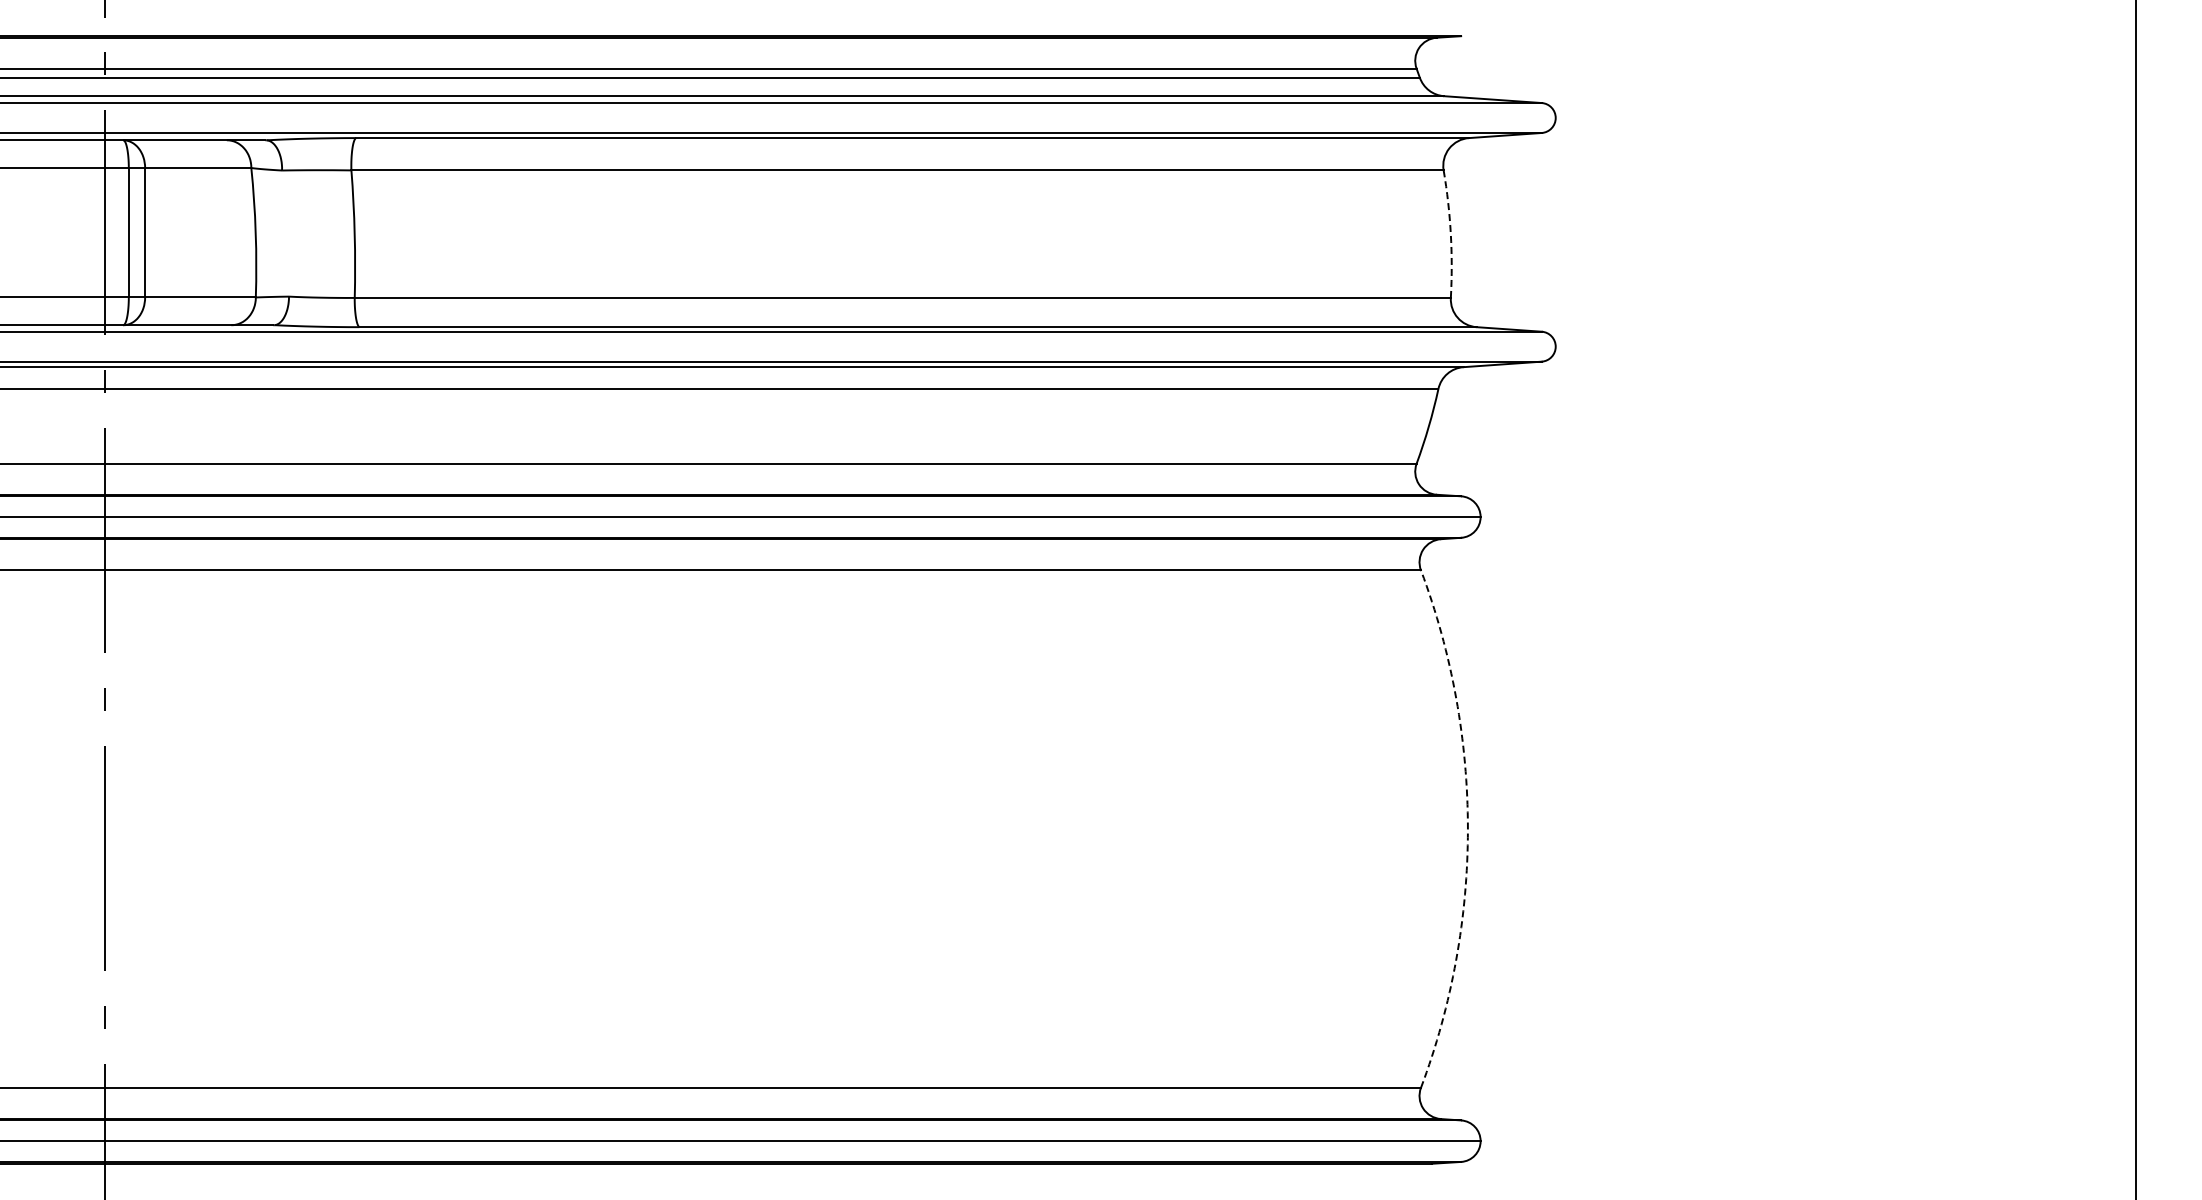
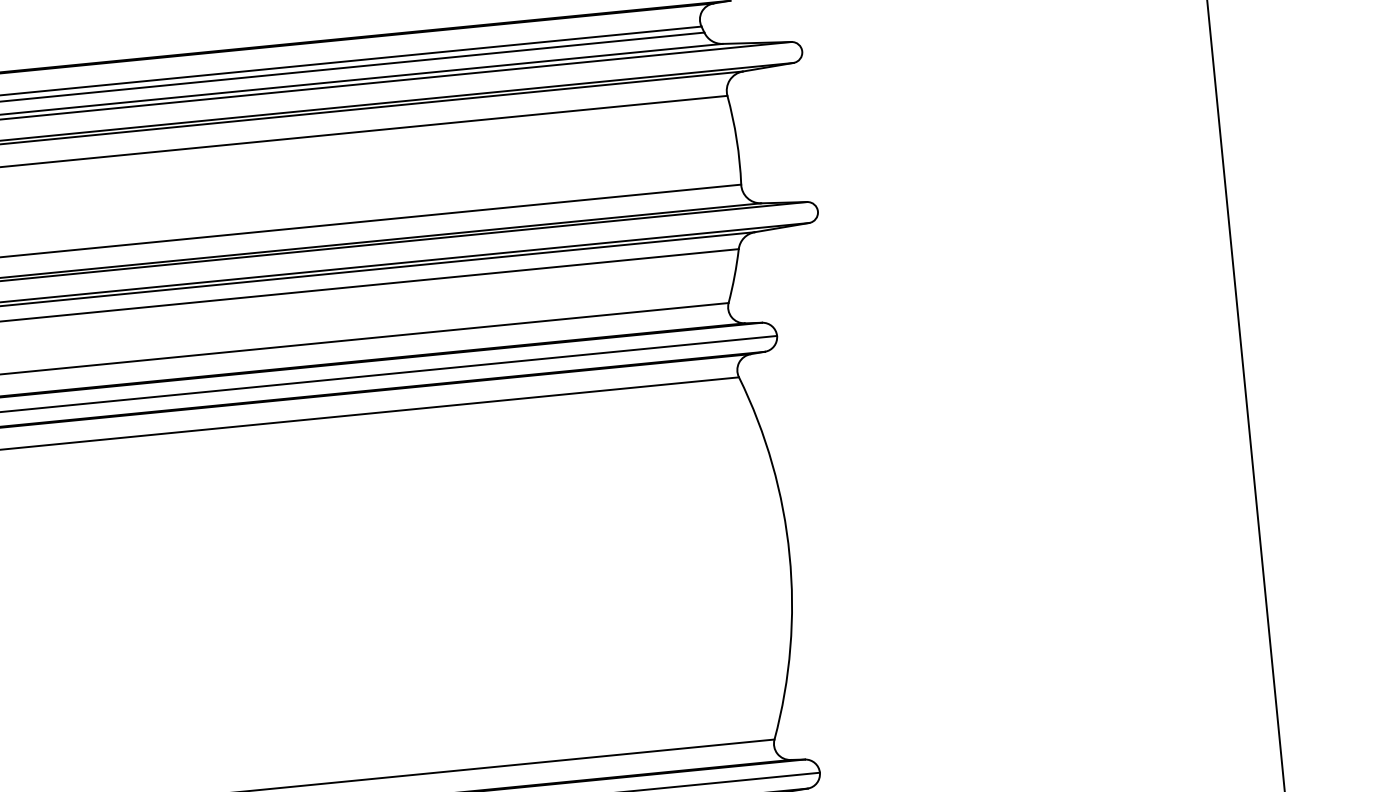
arc: (1450, 233) -> (736, 139), dashed -> solid
arc: (1467, 829) -> (789, 555), dashed -> solid

